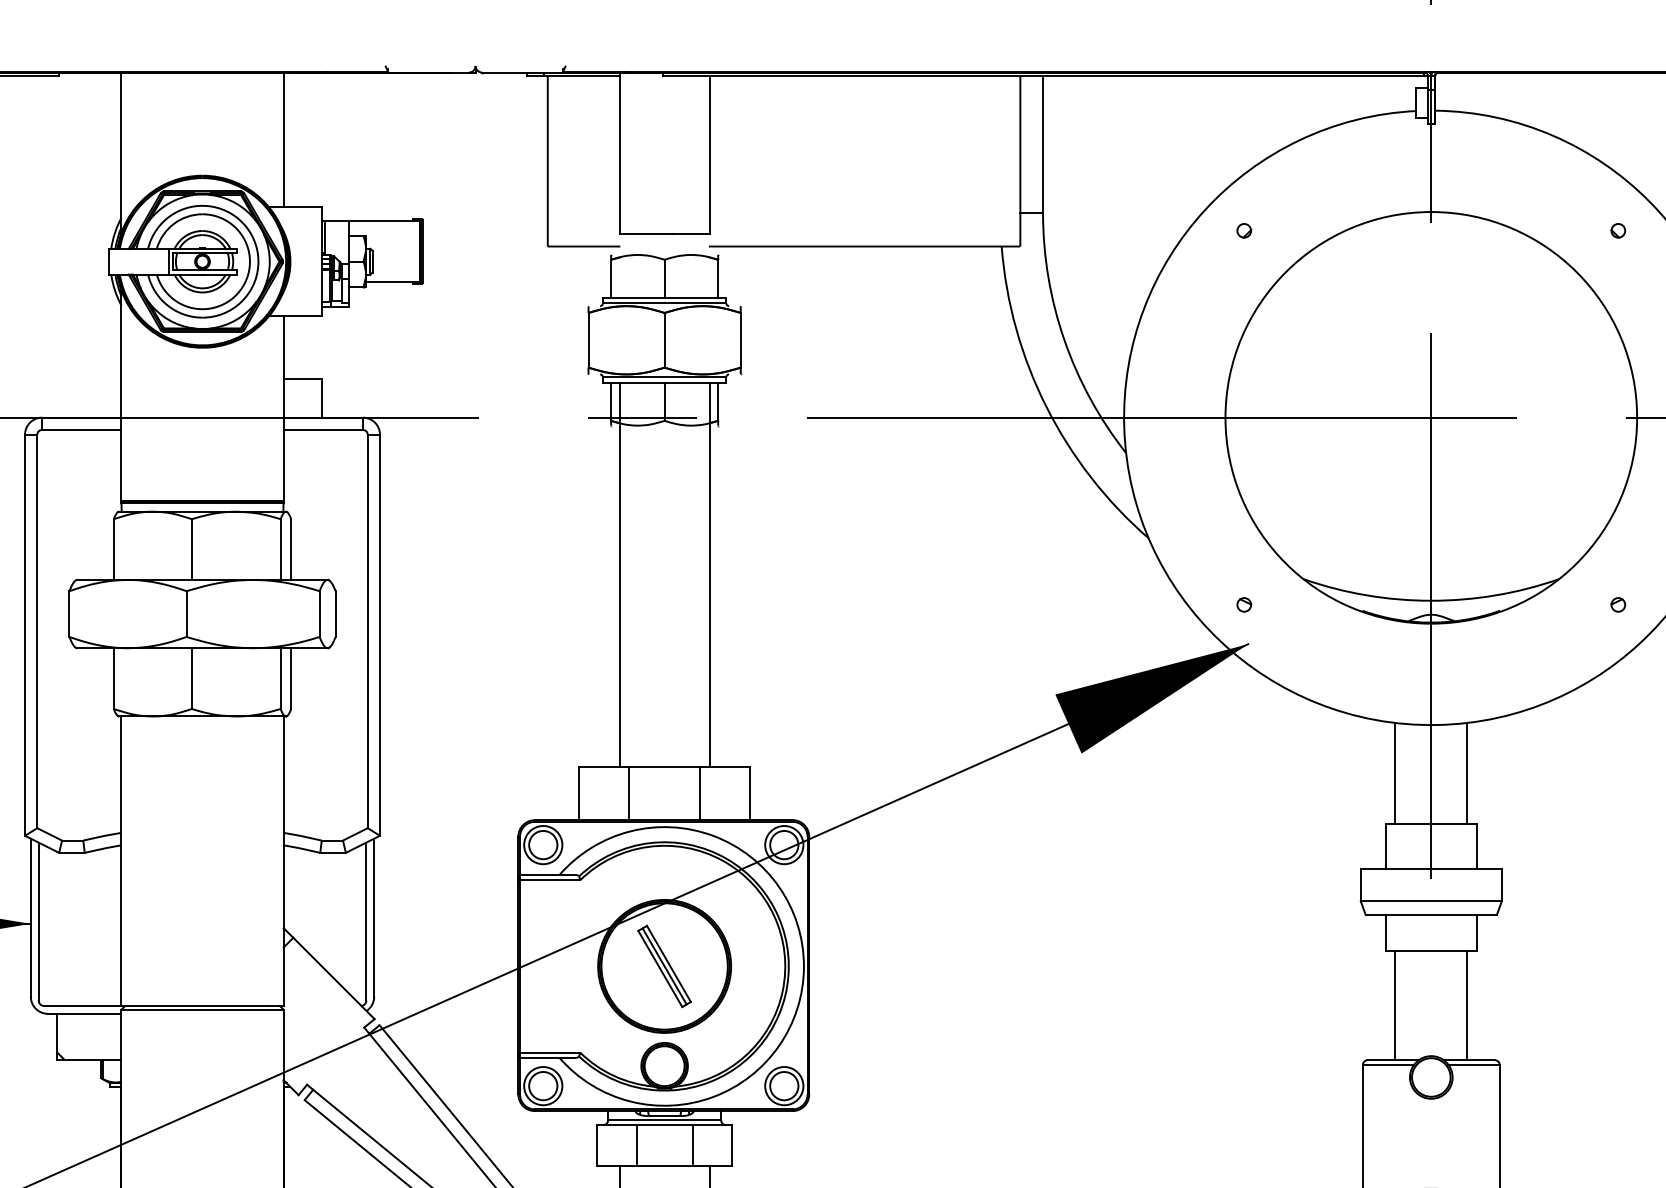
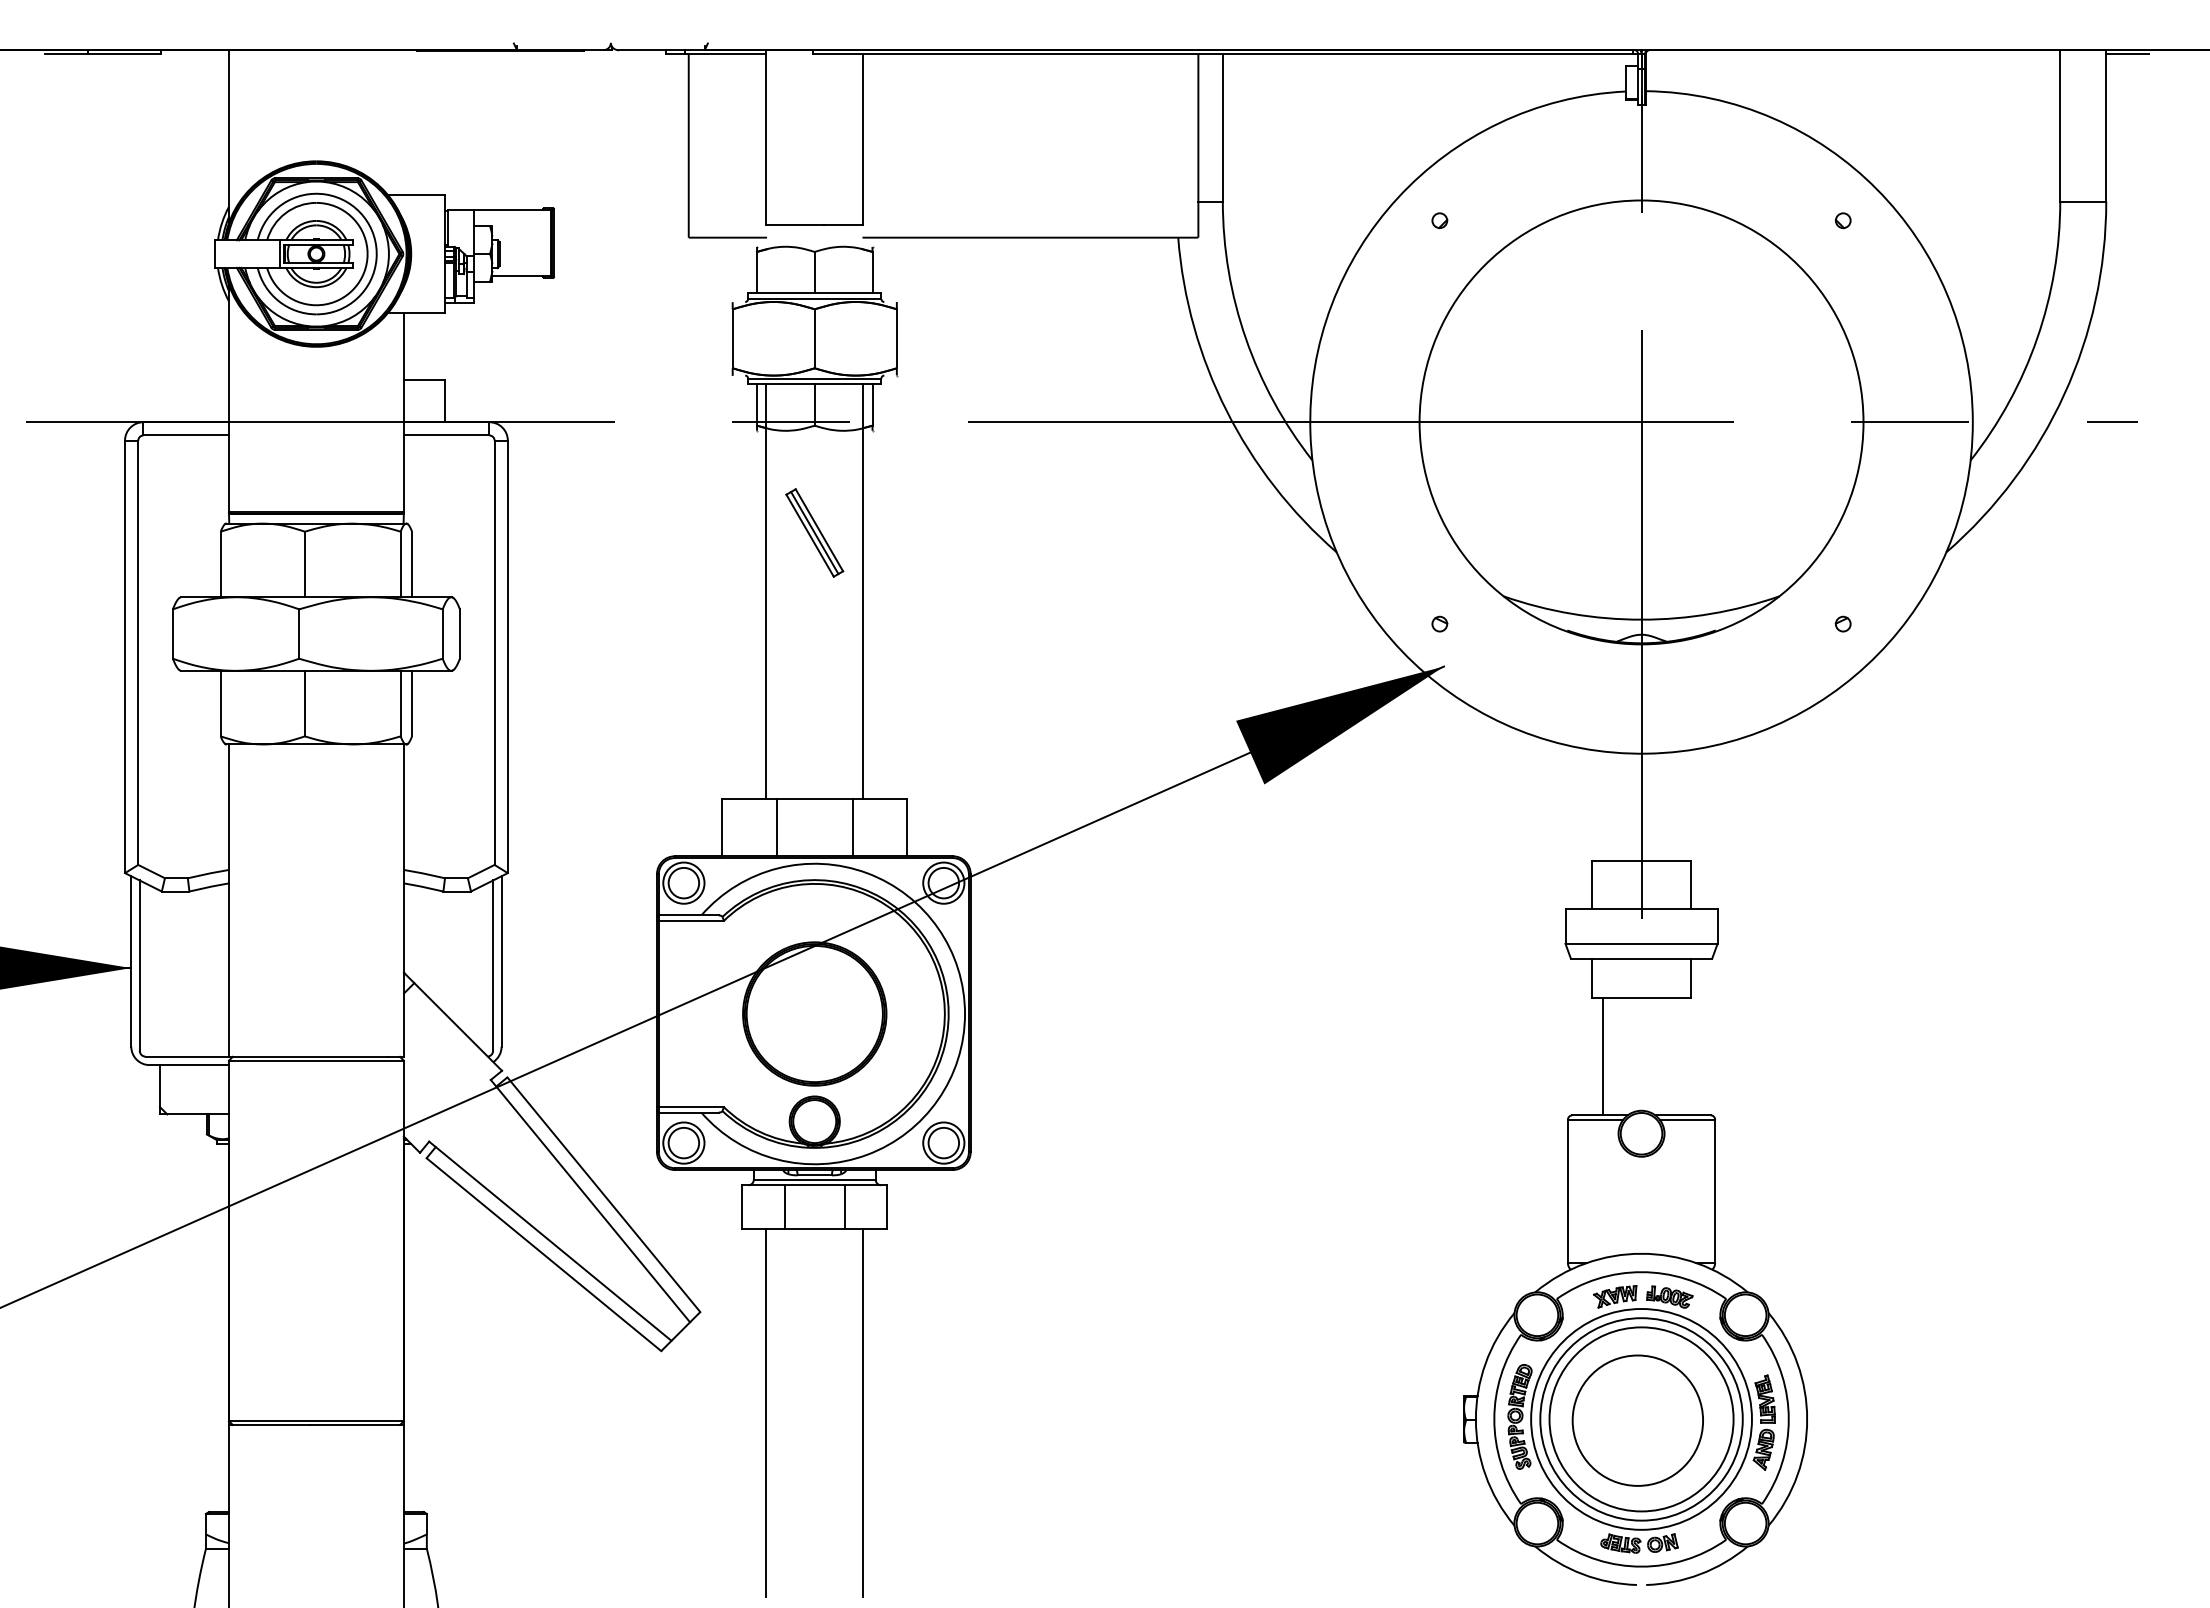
line: (283, 139) -> (403, 122), removed
line: (1395, 773) -> (1602, 805), removed
line: (1467, 773) -> (1680, 805), removed
part: (664, 965) -> (814, 532), moved
line: (1467, 1005) -> (1680, 1056), removed

